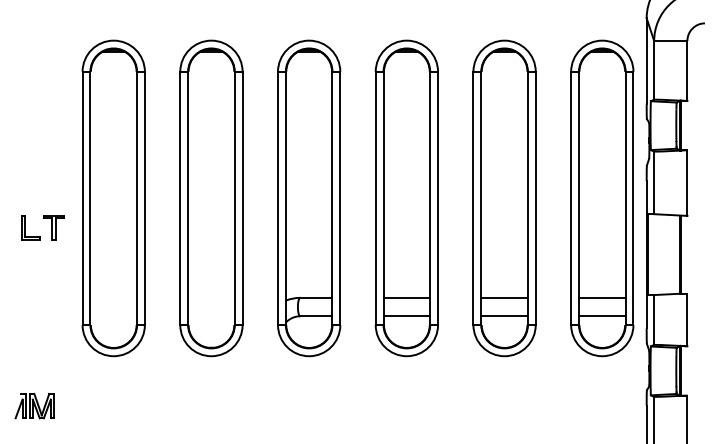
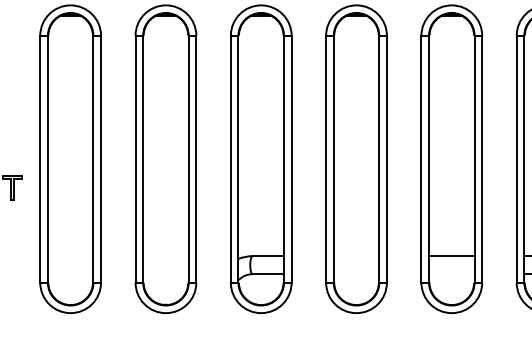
line: (406, 297) -> (356, 255), removed
line: (406, 316) -> (356, 274), removed
line: (504, 316) -> (451, 274), removed

